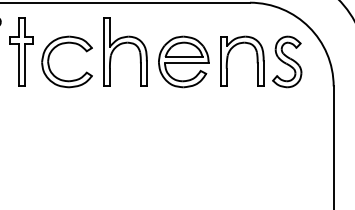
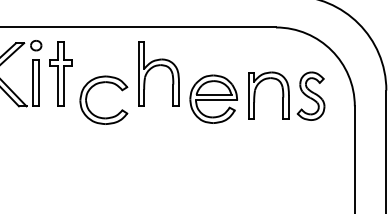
part: (61, 45) -> (98, 84), moved
part: (183, 61) -> (213, 98), moved
part: (261, 61) -> (286, 95), moved

